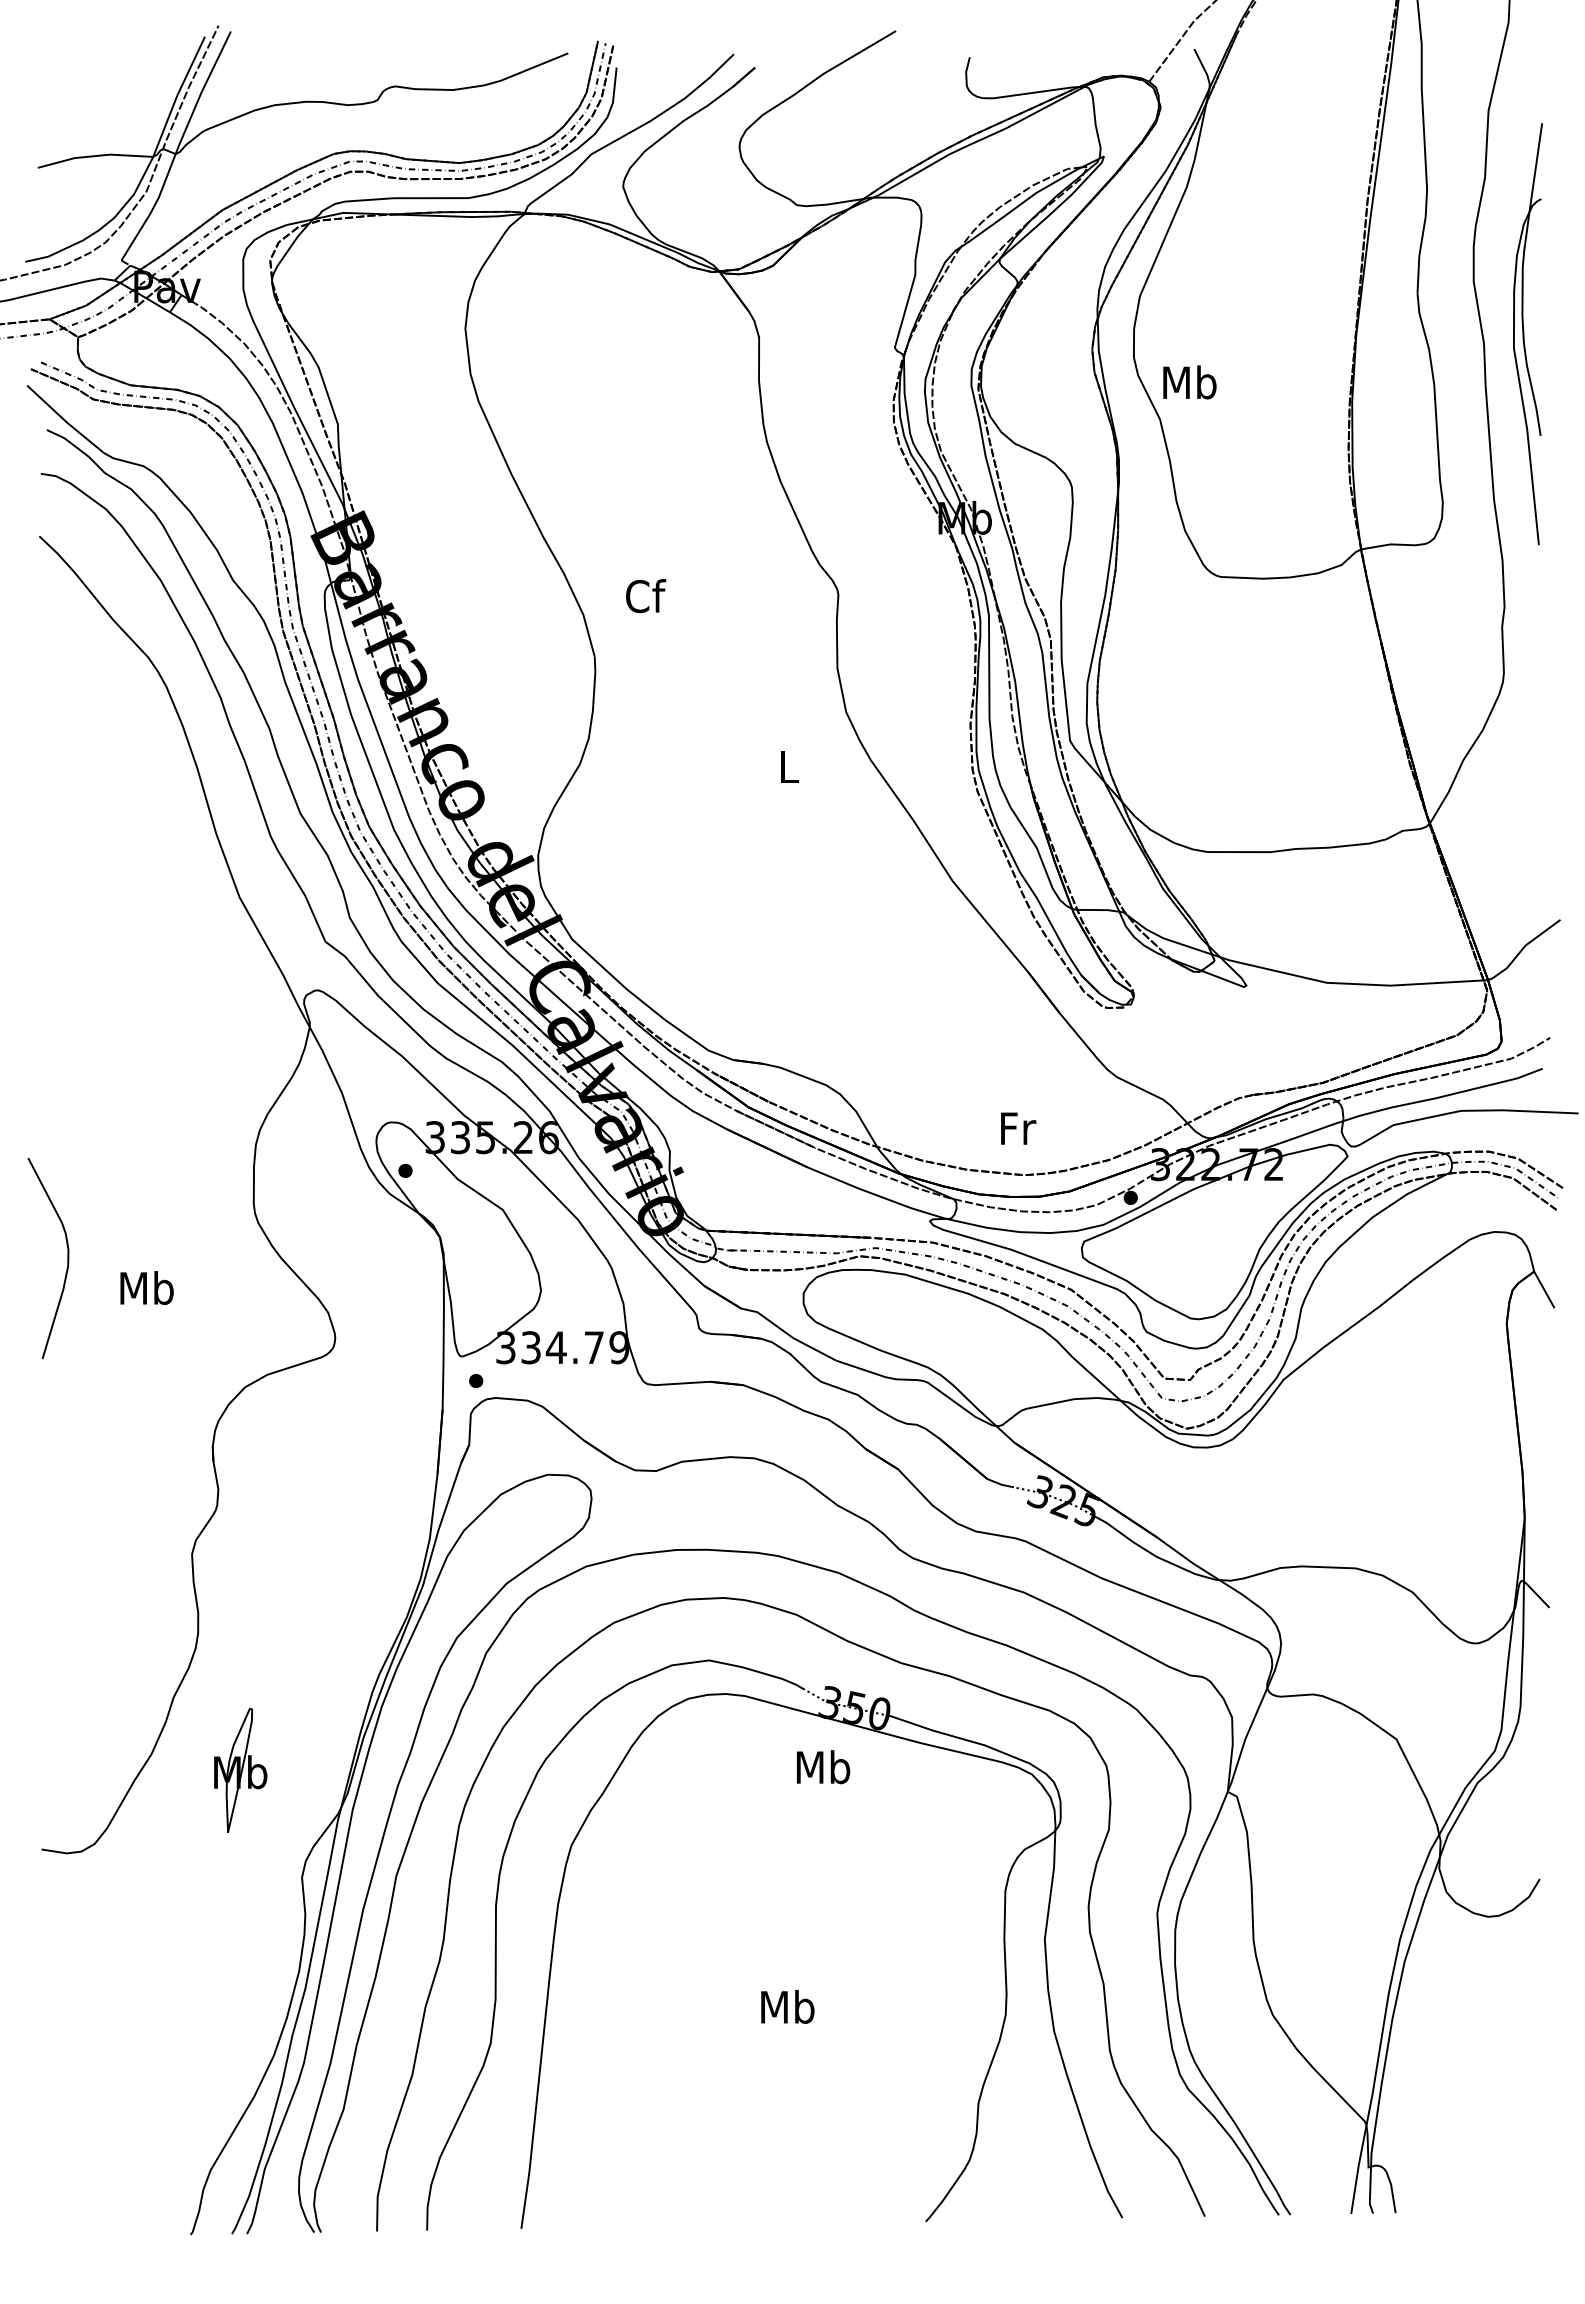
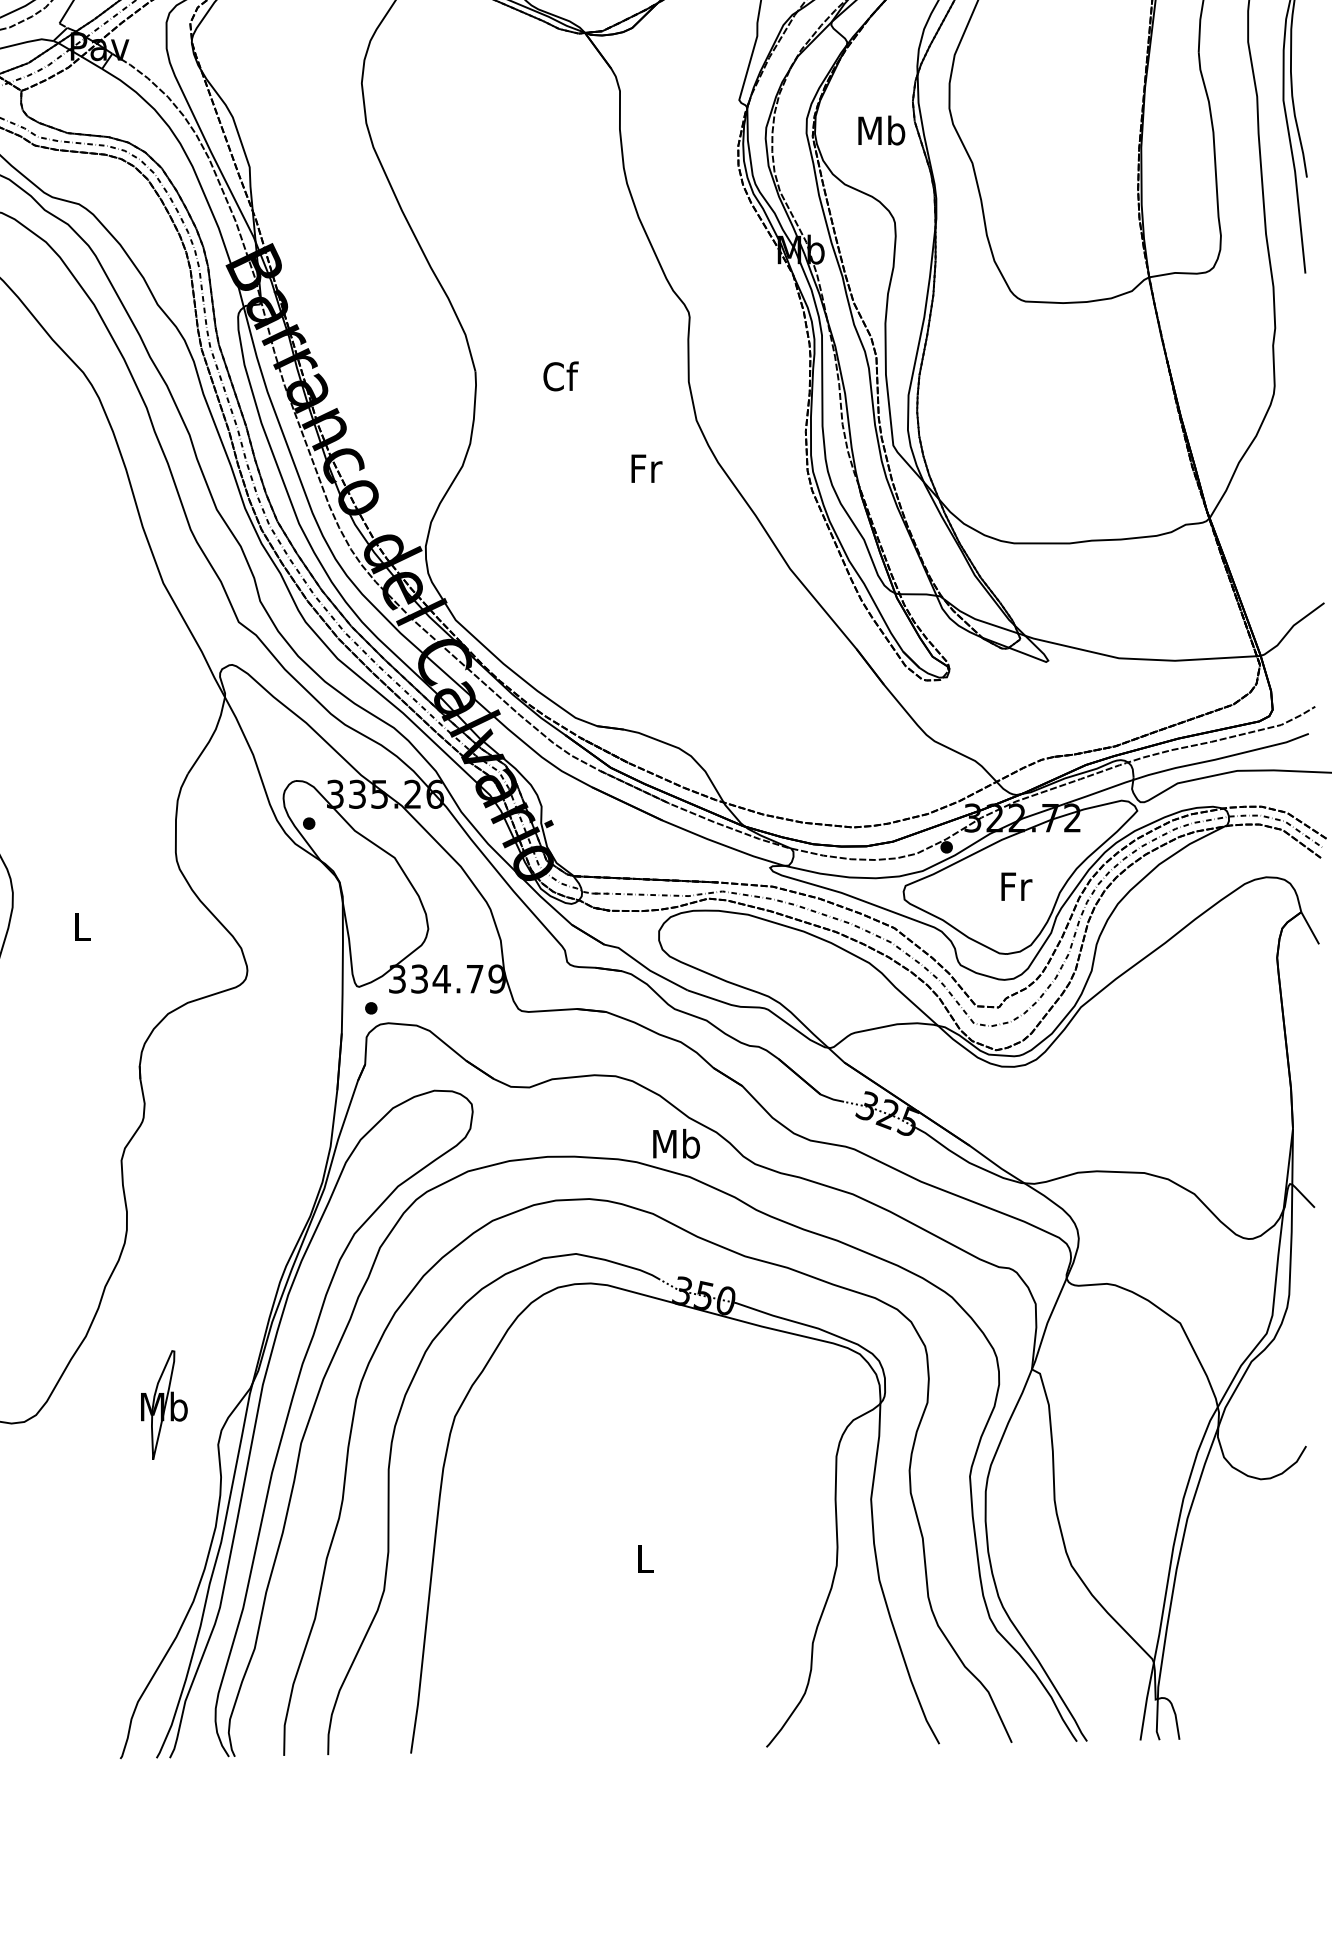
text: (1189, 382) -> (881, 130), moved
text: (646, 596) -> (561, 376), moved
text: (789, 767) -> (646, 469), L -> Fr
text: (1018, 1128) -> (1016, 886), moved
text: (146, 1288) -> (81, 927), Mb -> L
text: (823, 1767) -> (676, 1144), moved
part: (240, 1770) -> (164, 1405), moved
text: (787, 2006) -> (644, 1558), Mb -> L

